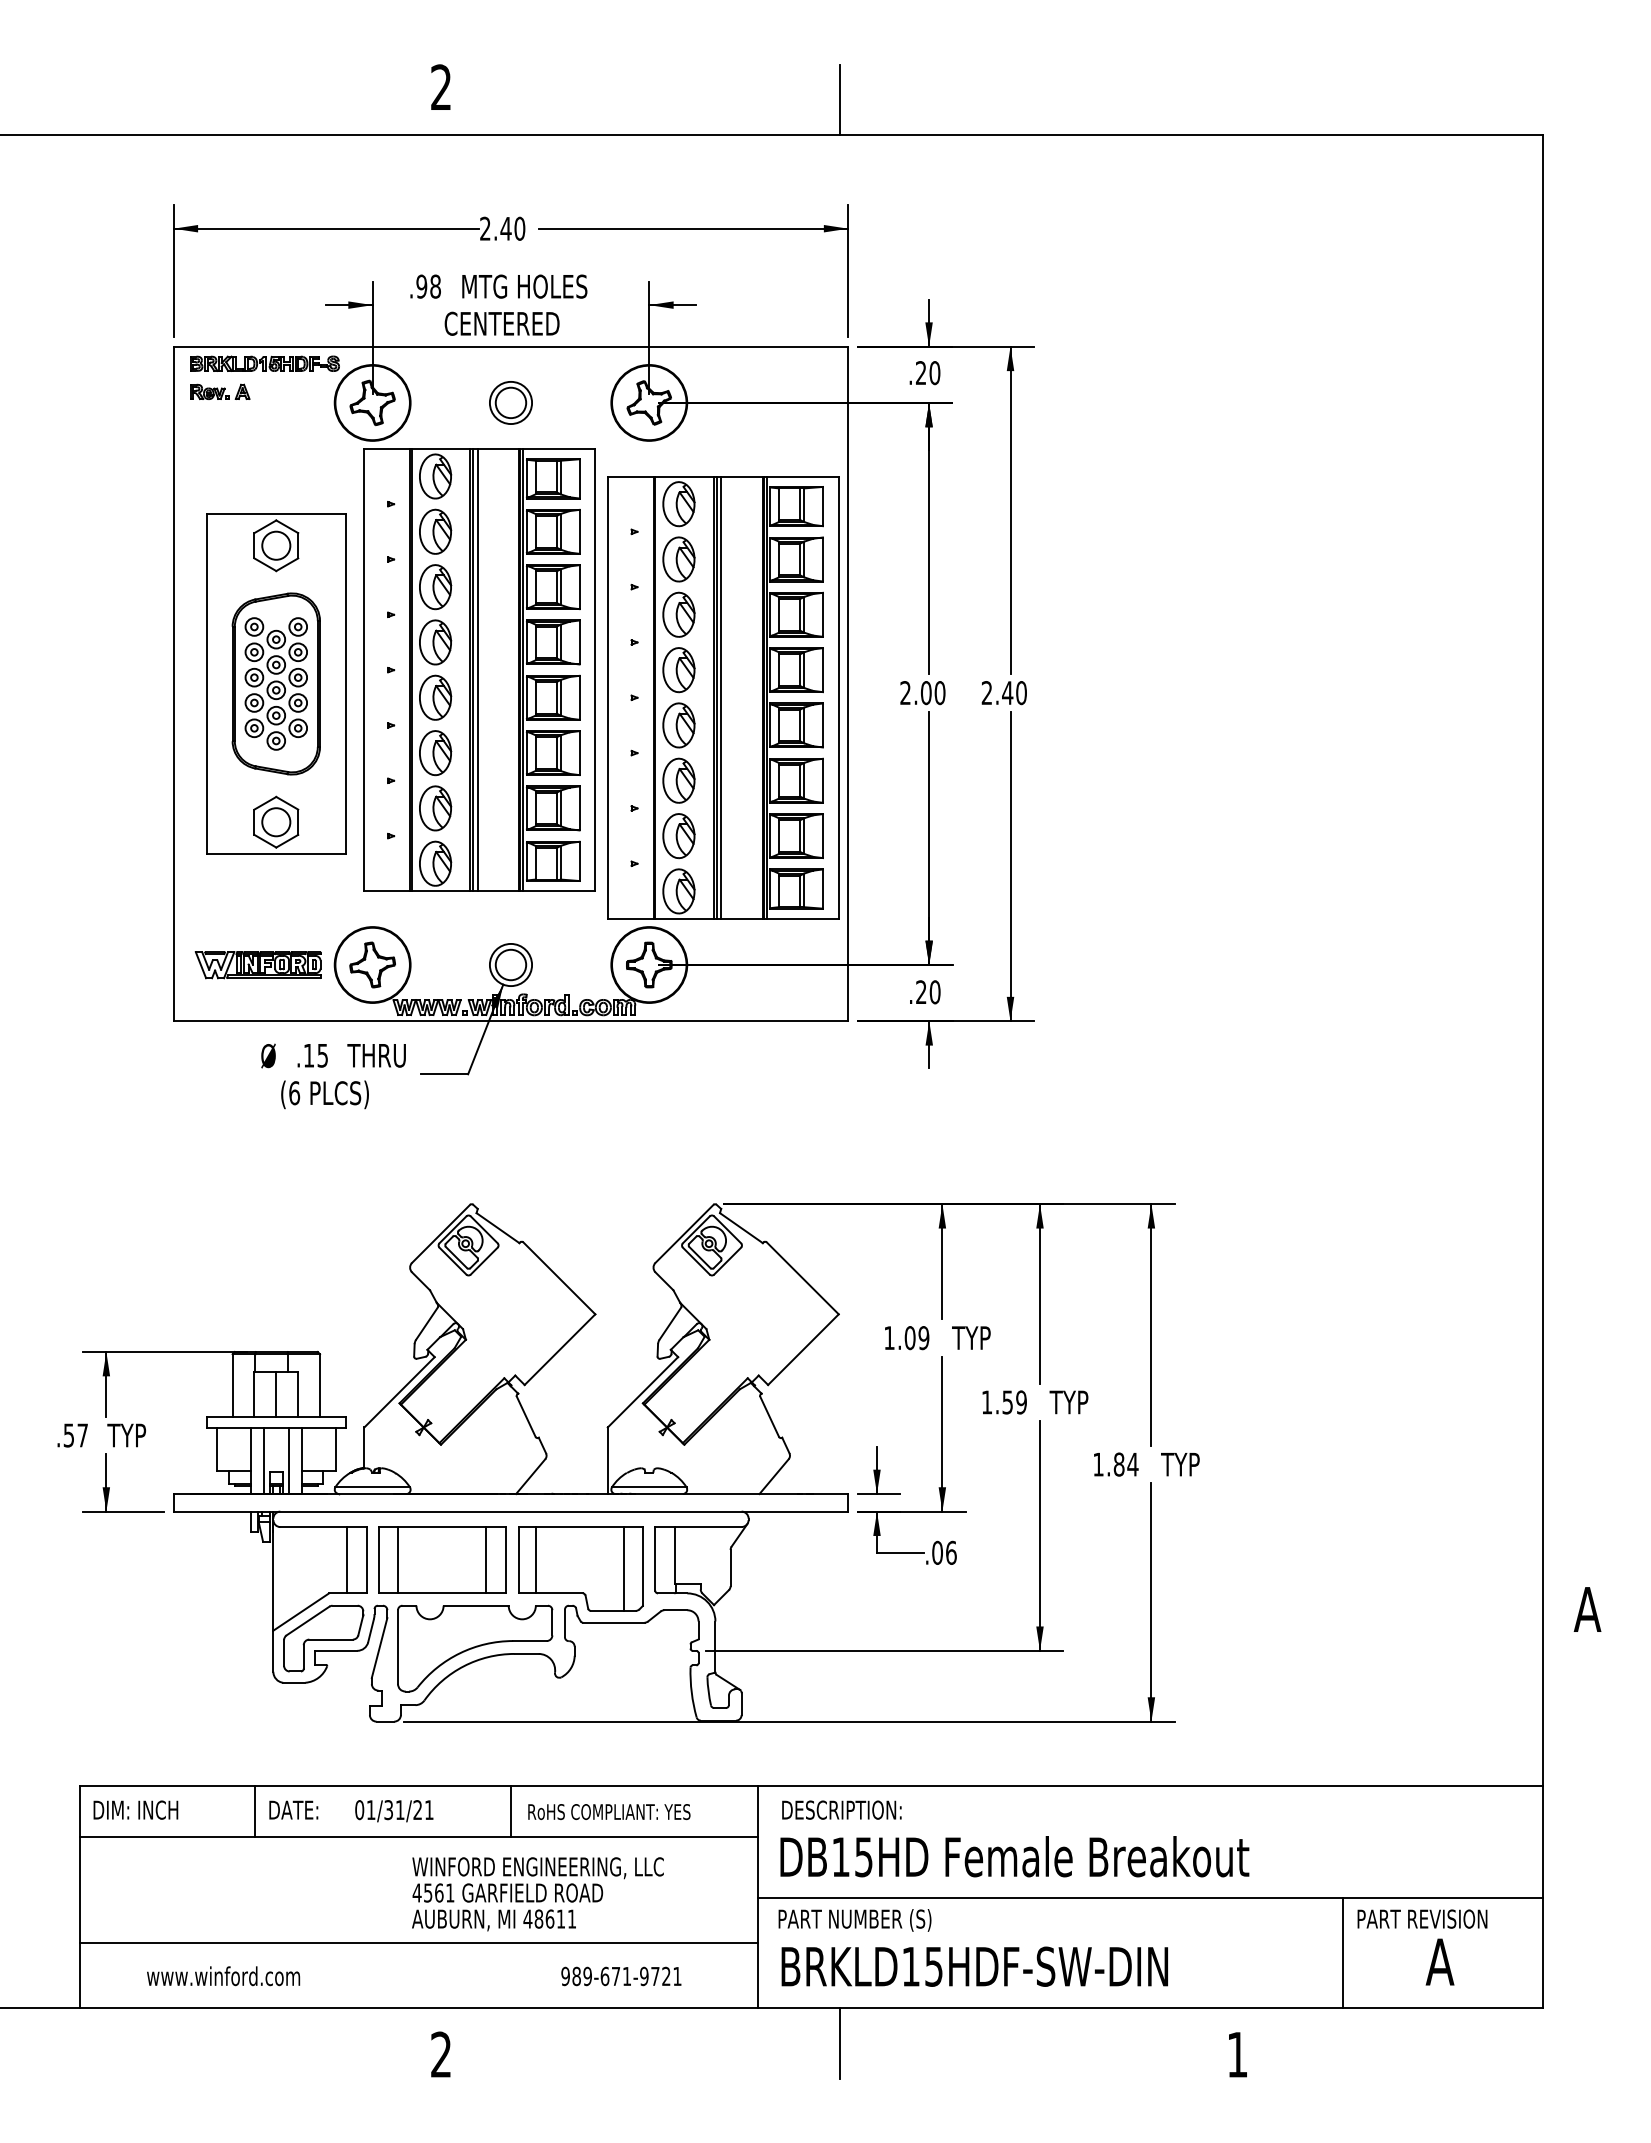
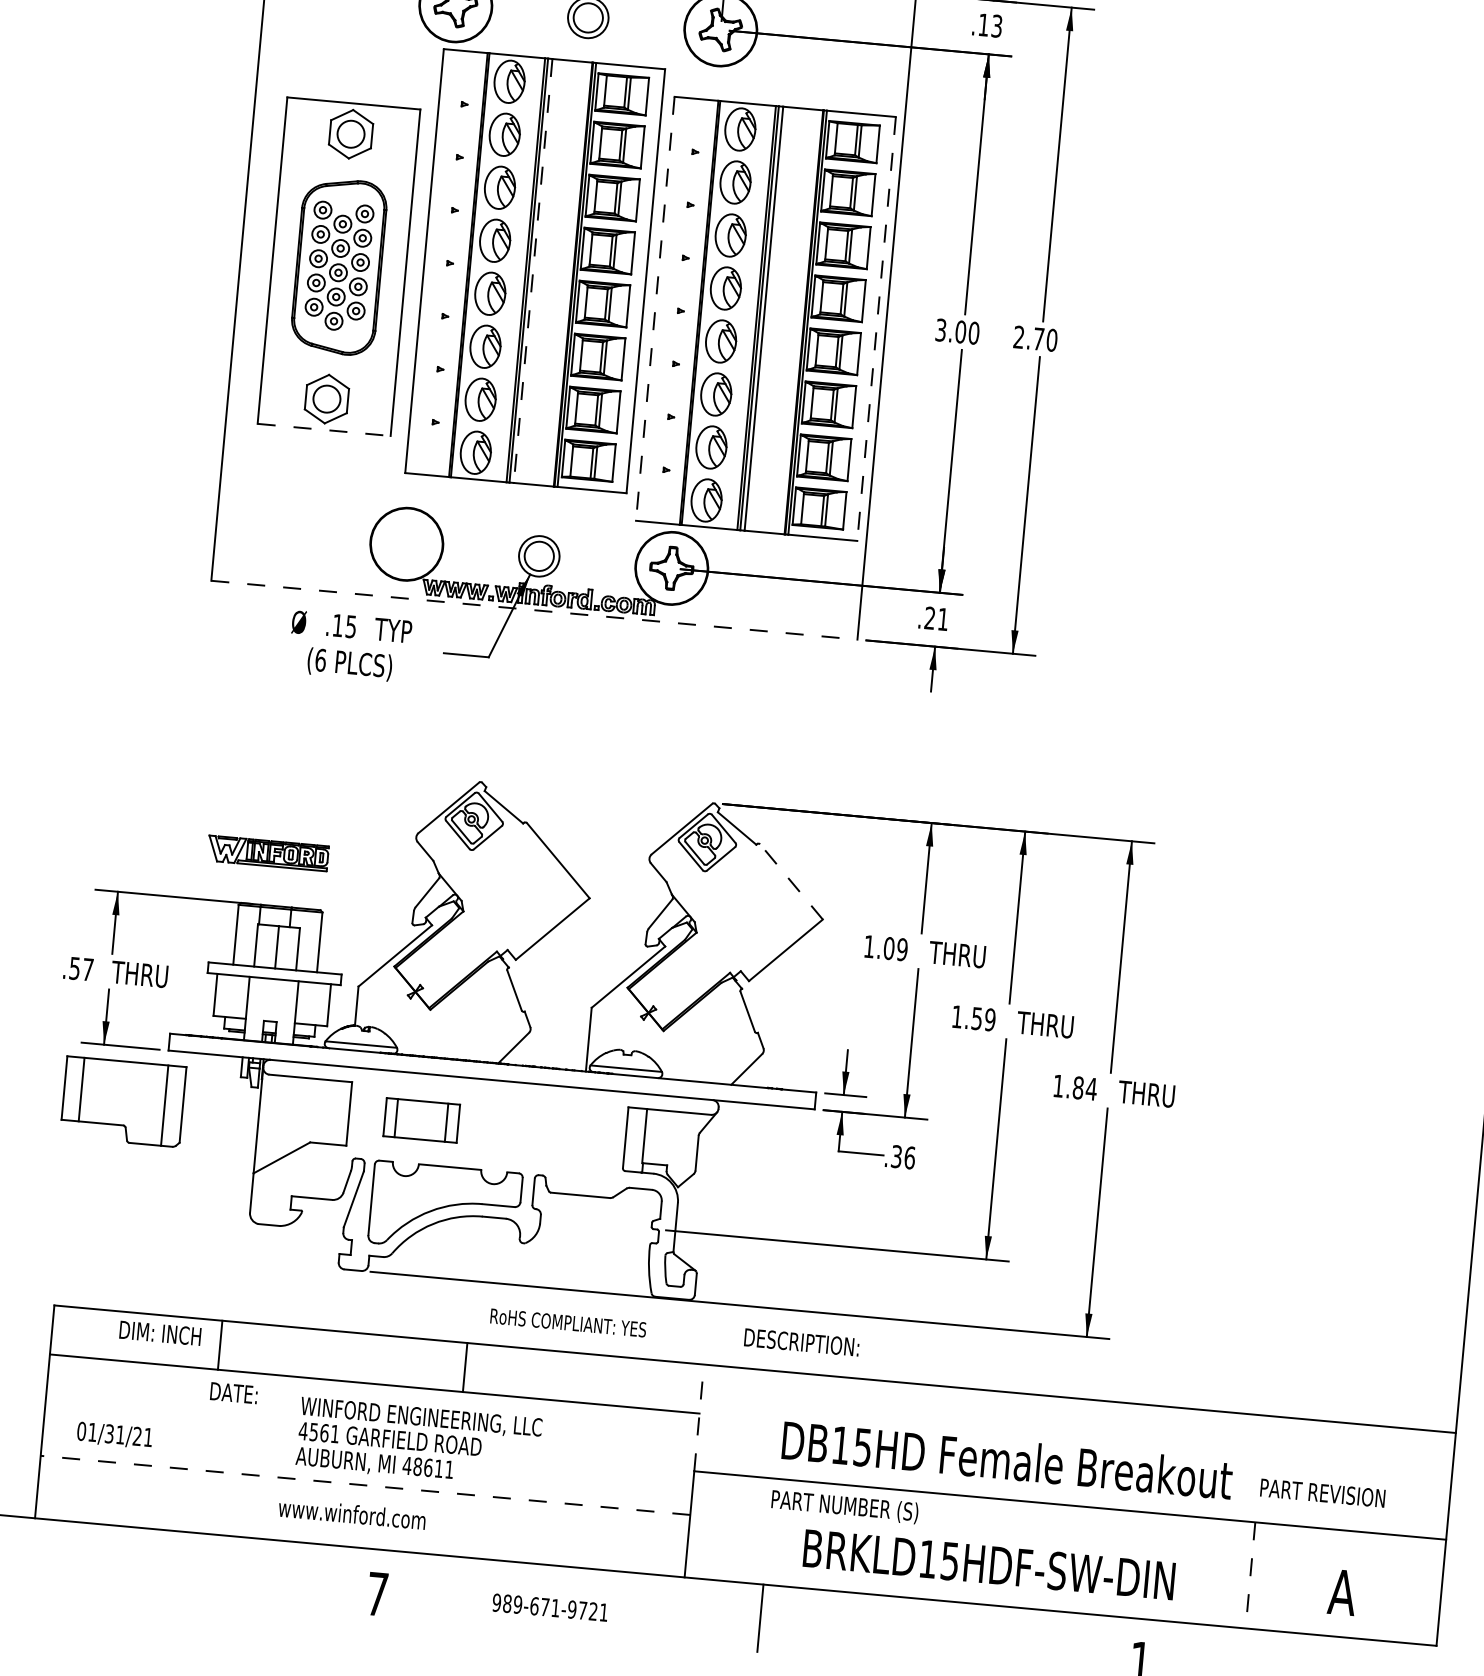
text: (928, 373) -> (990, 26), .20 -> .13
line: (477, 670) -> (532, 271), solid -> dashed
text: (1007, 692) -> (1038, 338), 2.40 -> 2.70
text: (905, 693) -> (940, 330), 2.00 -> 3.00
line: (607, 698) -> (654, 309), solid -> dashed
line: (838, 698) -> (876, 329), solid -> dashed
line: (276, 854) -> (324, 430), solid -> dashed
part: (372, 964) -> (406, 543), removed
part: (257, 965) -> (267, 853), moved
text: (934, 992) -> (942, 619), .20 -> .21
line: (511, 1021) -> (534, 610), solid -> dashed
text: (382, 1055) -> (408, 631), THRU -> TYP
line: (802, 1278) -> (791, 882), solid -> dashed
text: (987, 1338) -> (963, 955), TYP -> THRU
text: (1085, 1402) -> (1051, 1025), TYP -> THRU
text: (142, 1435) -> (145, 974), TYP -> THRU
line: (263, 1460) -> (259, 1009), removed
line: (289, 1460) -> (283, 1011), removed
text: (1196, 1464) -> (1152, 1094), TYP -> THRU
text: (937, 1552) -> (896, 1156), .06 -> .36
part: (442, 1559) -> (421, 1119), size x0.6
line: (347, 1560) -> (330, 1112), removed
part: (580, 1568) -> (123, 1101), moved
part: (323, 1638) -> (300, 1185), removed
text: (135, 1809) -> (160, 1332), moved
text: (293, 1809) -> (233, 1392), moved
text: (841, 1809) -> (801, 1341), moved
text: (394, 1811) -> (114, 1435), moved
text: (609, 1812) -> (568, 1323), moved
line: (757, 1841) -> (699, 1417), solid -> dashed
text: (1014, 1856) -> (1007, 1459), moved
text: (537, 1894) -> (418, 1443), moved
text: (1422, 1918) -> (1322, 1492), moved
text: (854, 1920) -> (844, 1507), moved
line: (418, 1943) -> (365, 1485), solid -> dashed
line: (1343, 1953) -> (1250, 1575), solid -> dashed
text: (974, 1966) -> (988, 1564), moved
text: (223, 1976) -> (352, 1514), moved
text: (621, 1976) -> (550, 1607), moved
text: (440, 2054) -> (376, 1593), 2 -> 7

